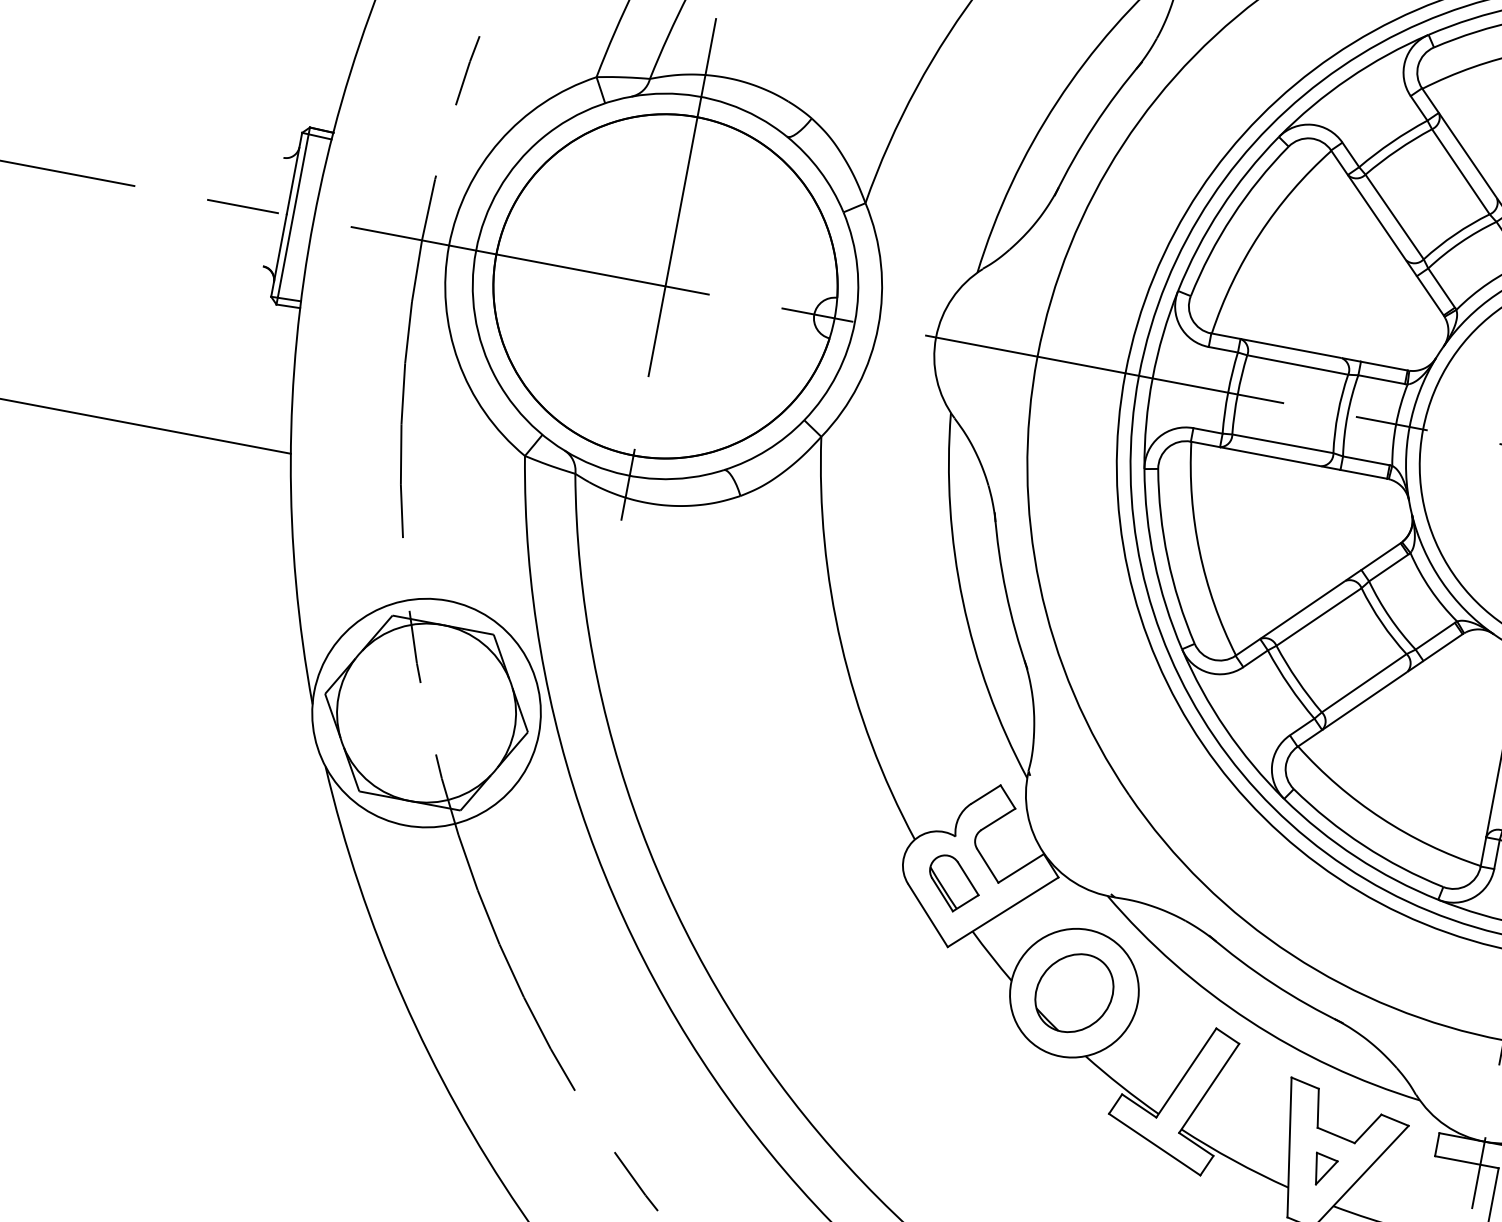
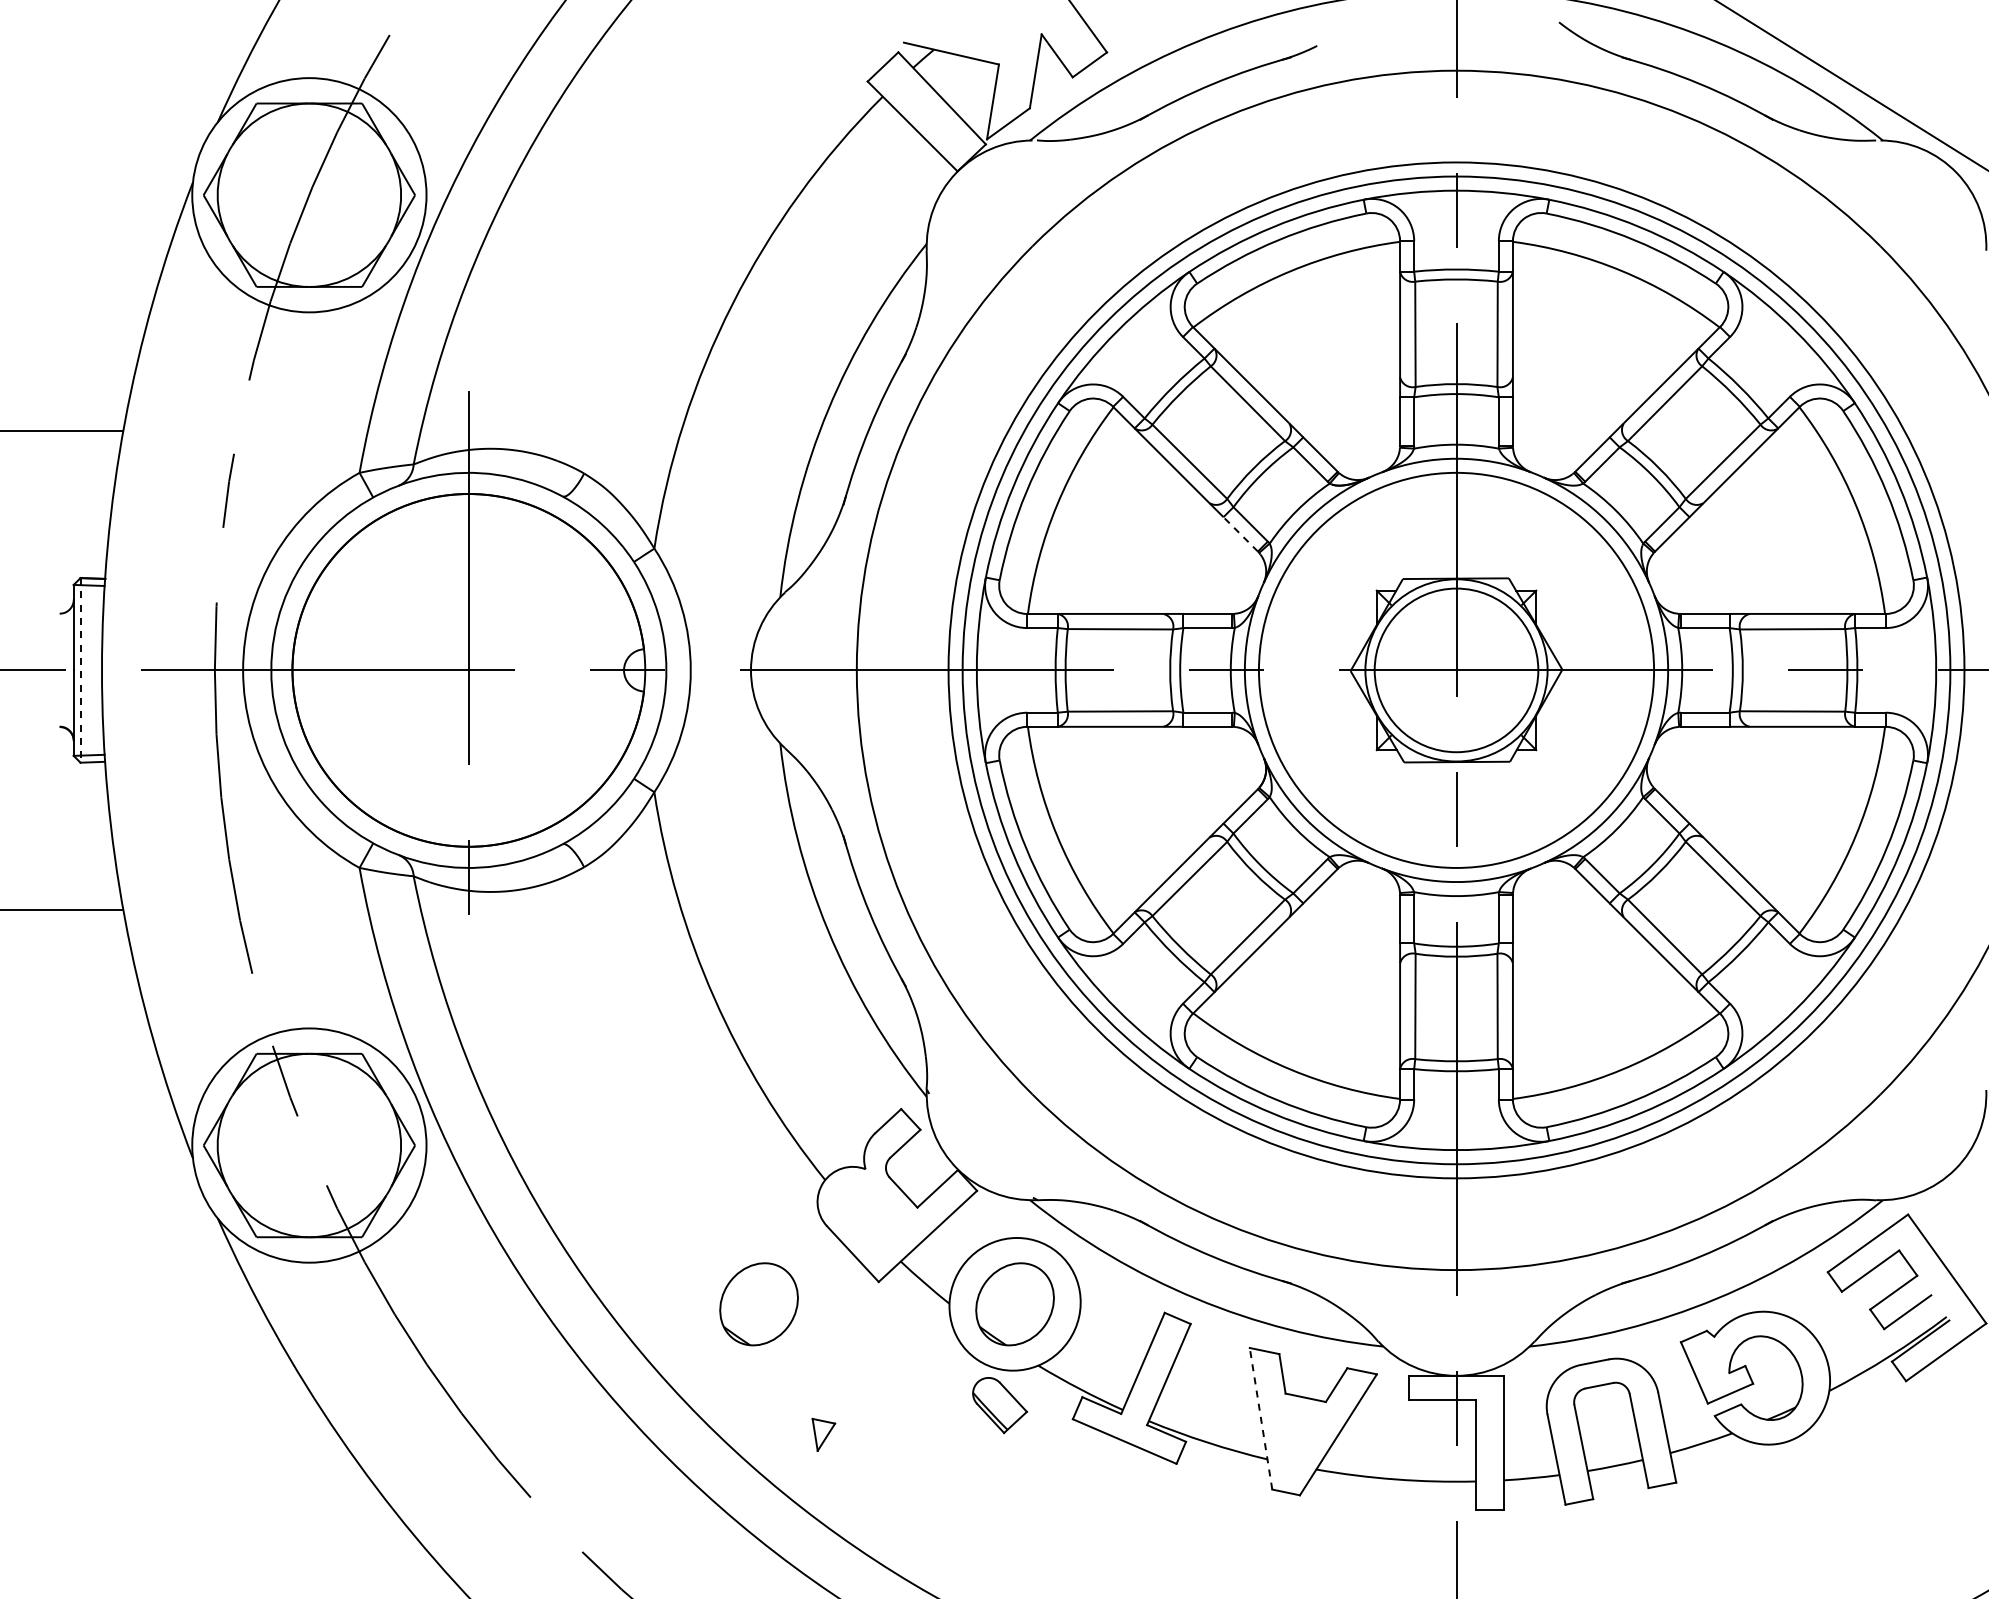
line: (293, 216) -> (80, 670), solid -> dashed
line: (1430, 295) -> (1240, 534), solid -> dashed
part: (953, 884) -> (999, 1405), moved
part: (828, 946) -> (758, 1304), added
line: (1290, 1147) -> (1261, 1418), solid -> dashed
part: (1324, 1169) -> (823, 1434), moved

